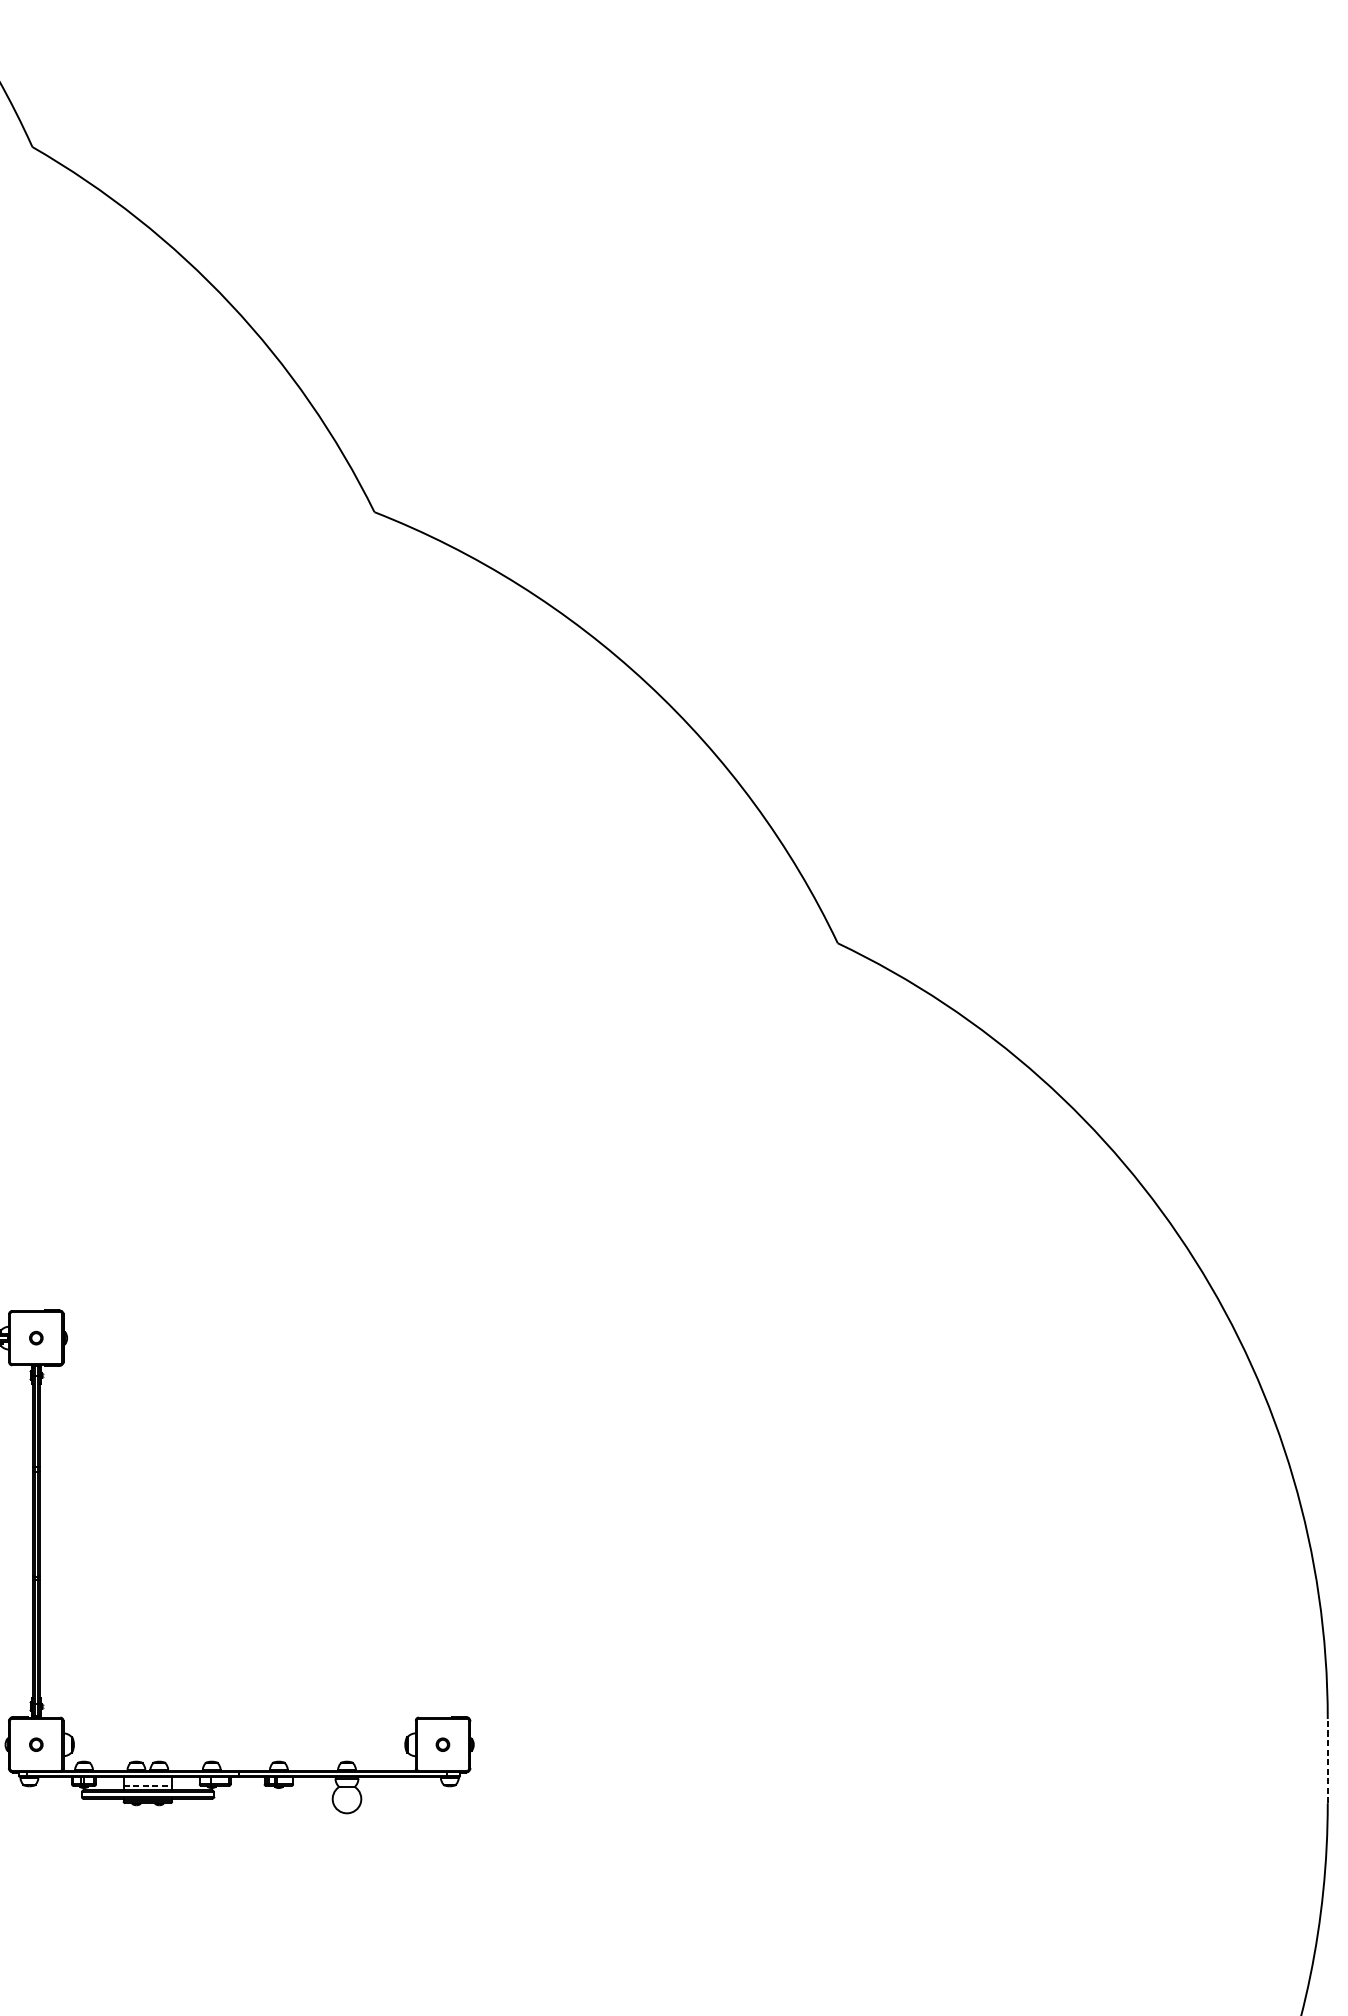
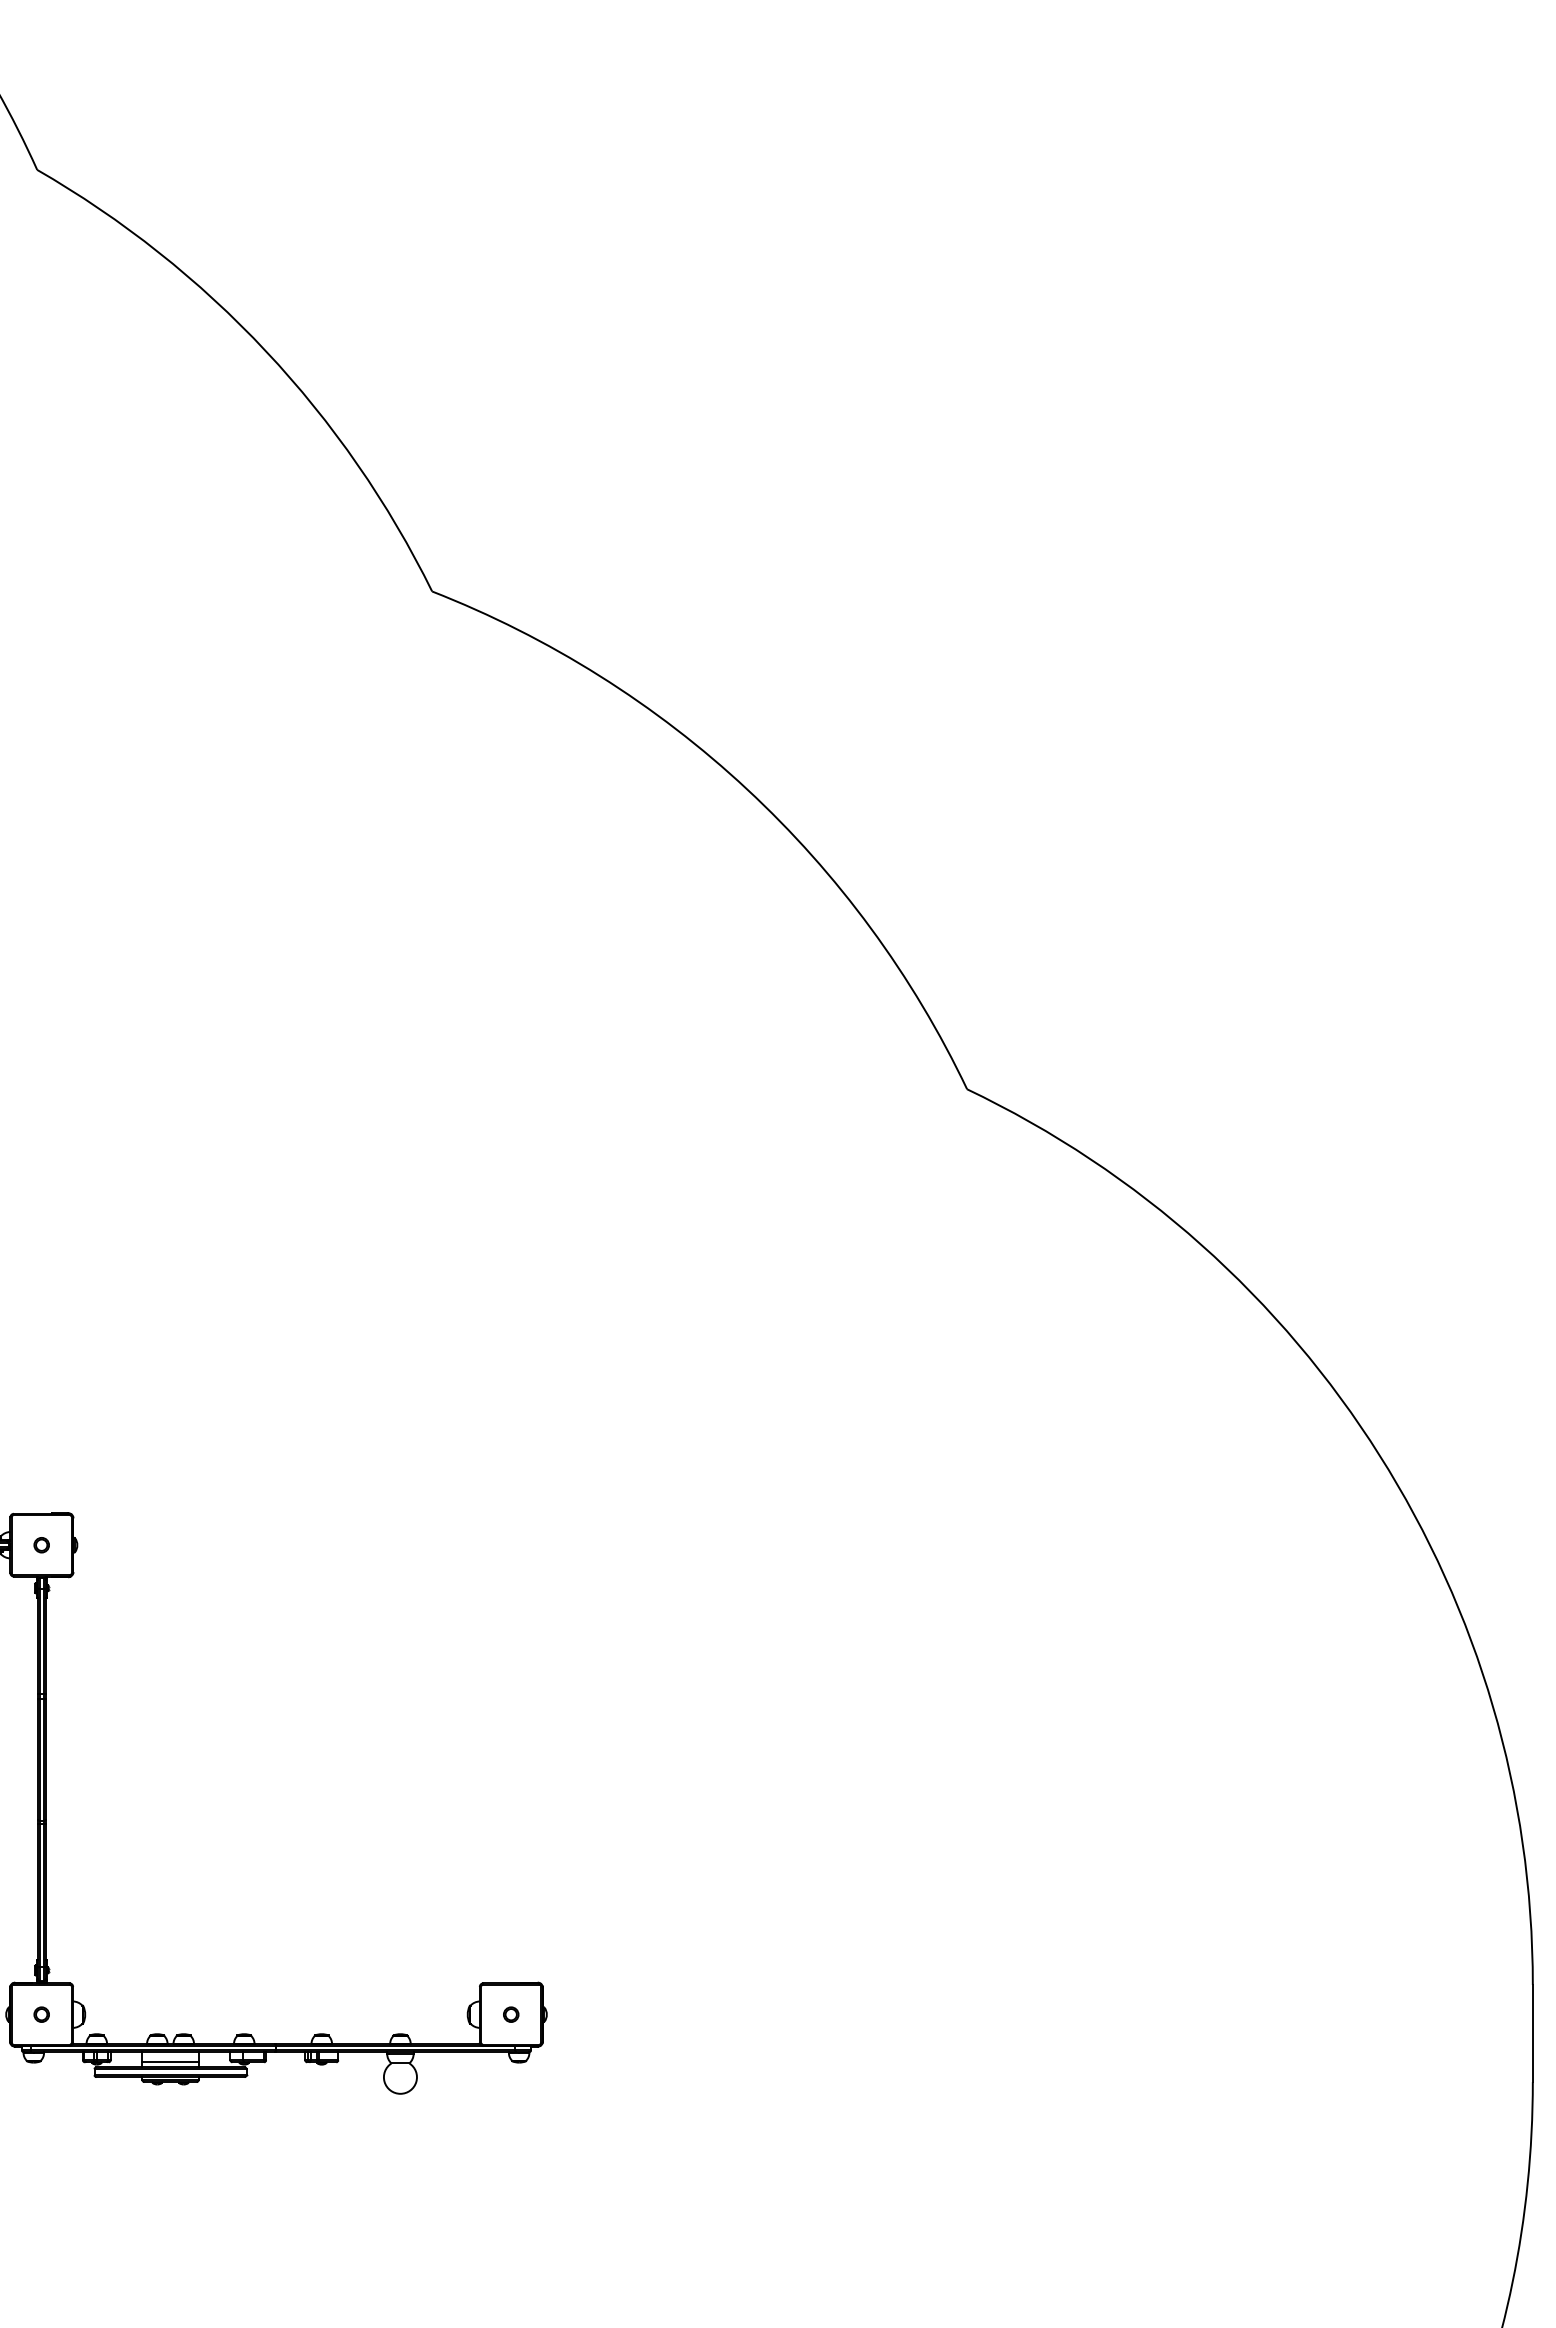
line: (1327, 1761) -> (1532, 2033), dashed -> solid
line: (148, 1786) -> (171, 2062), dashed -> solid

